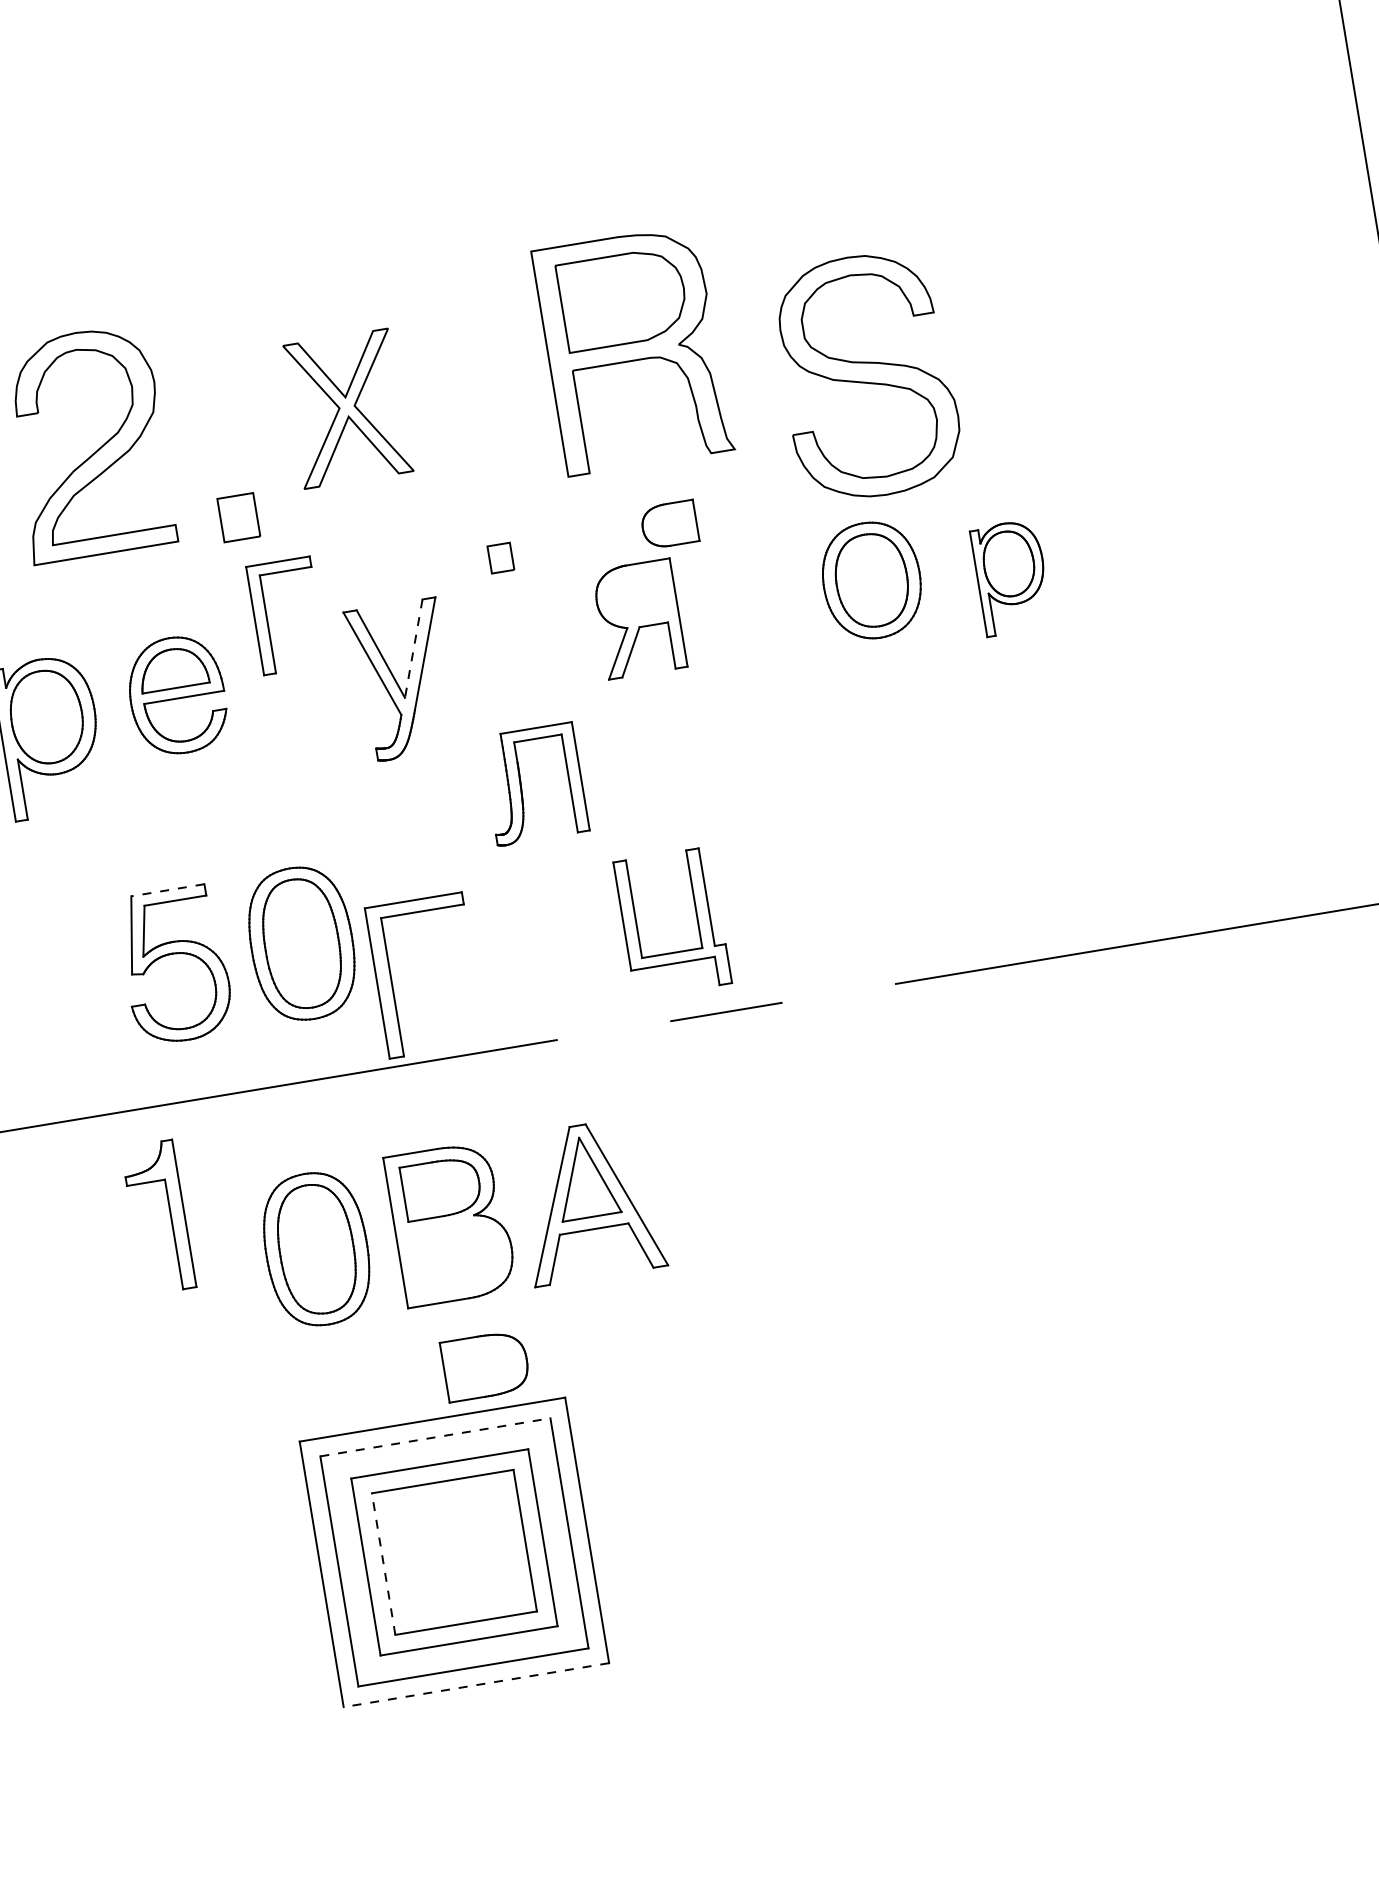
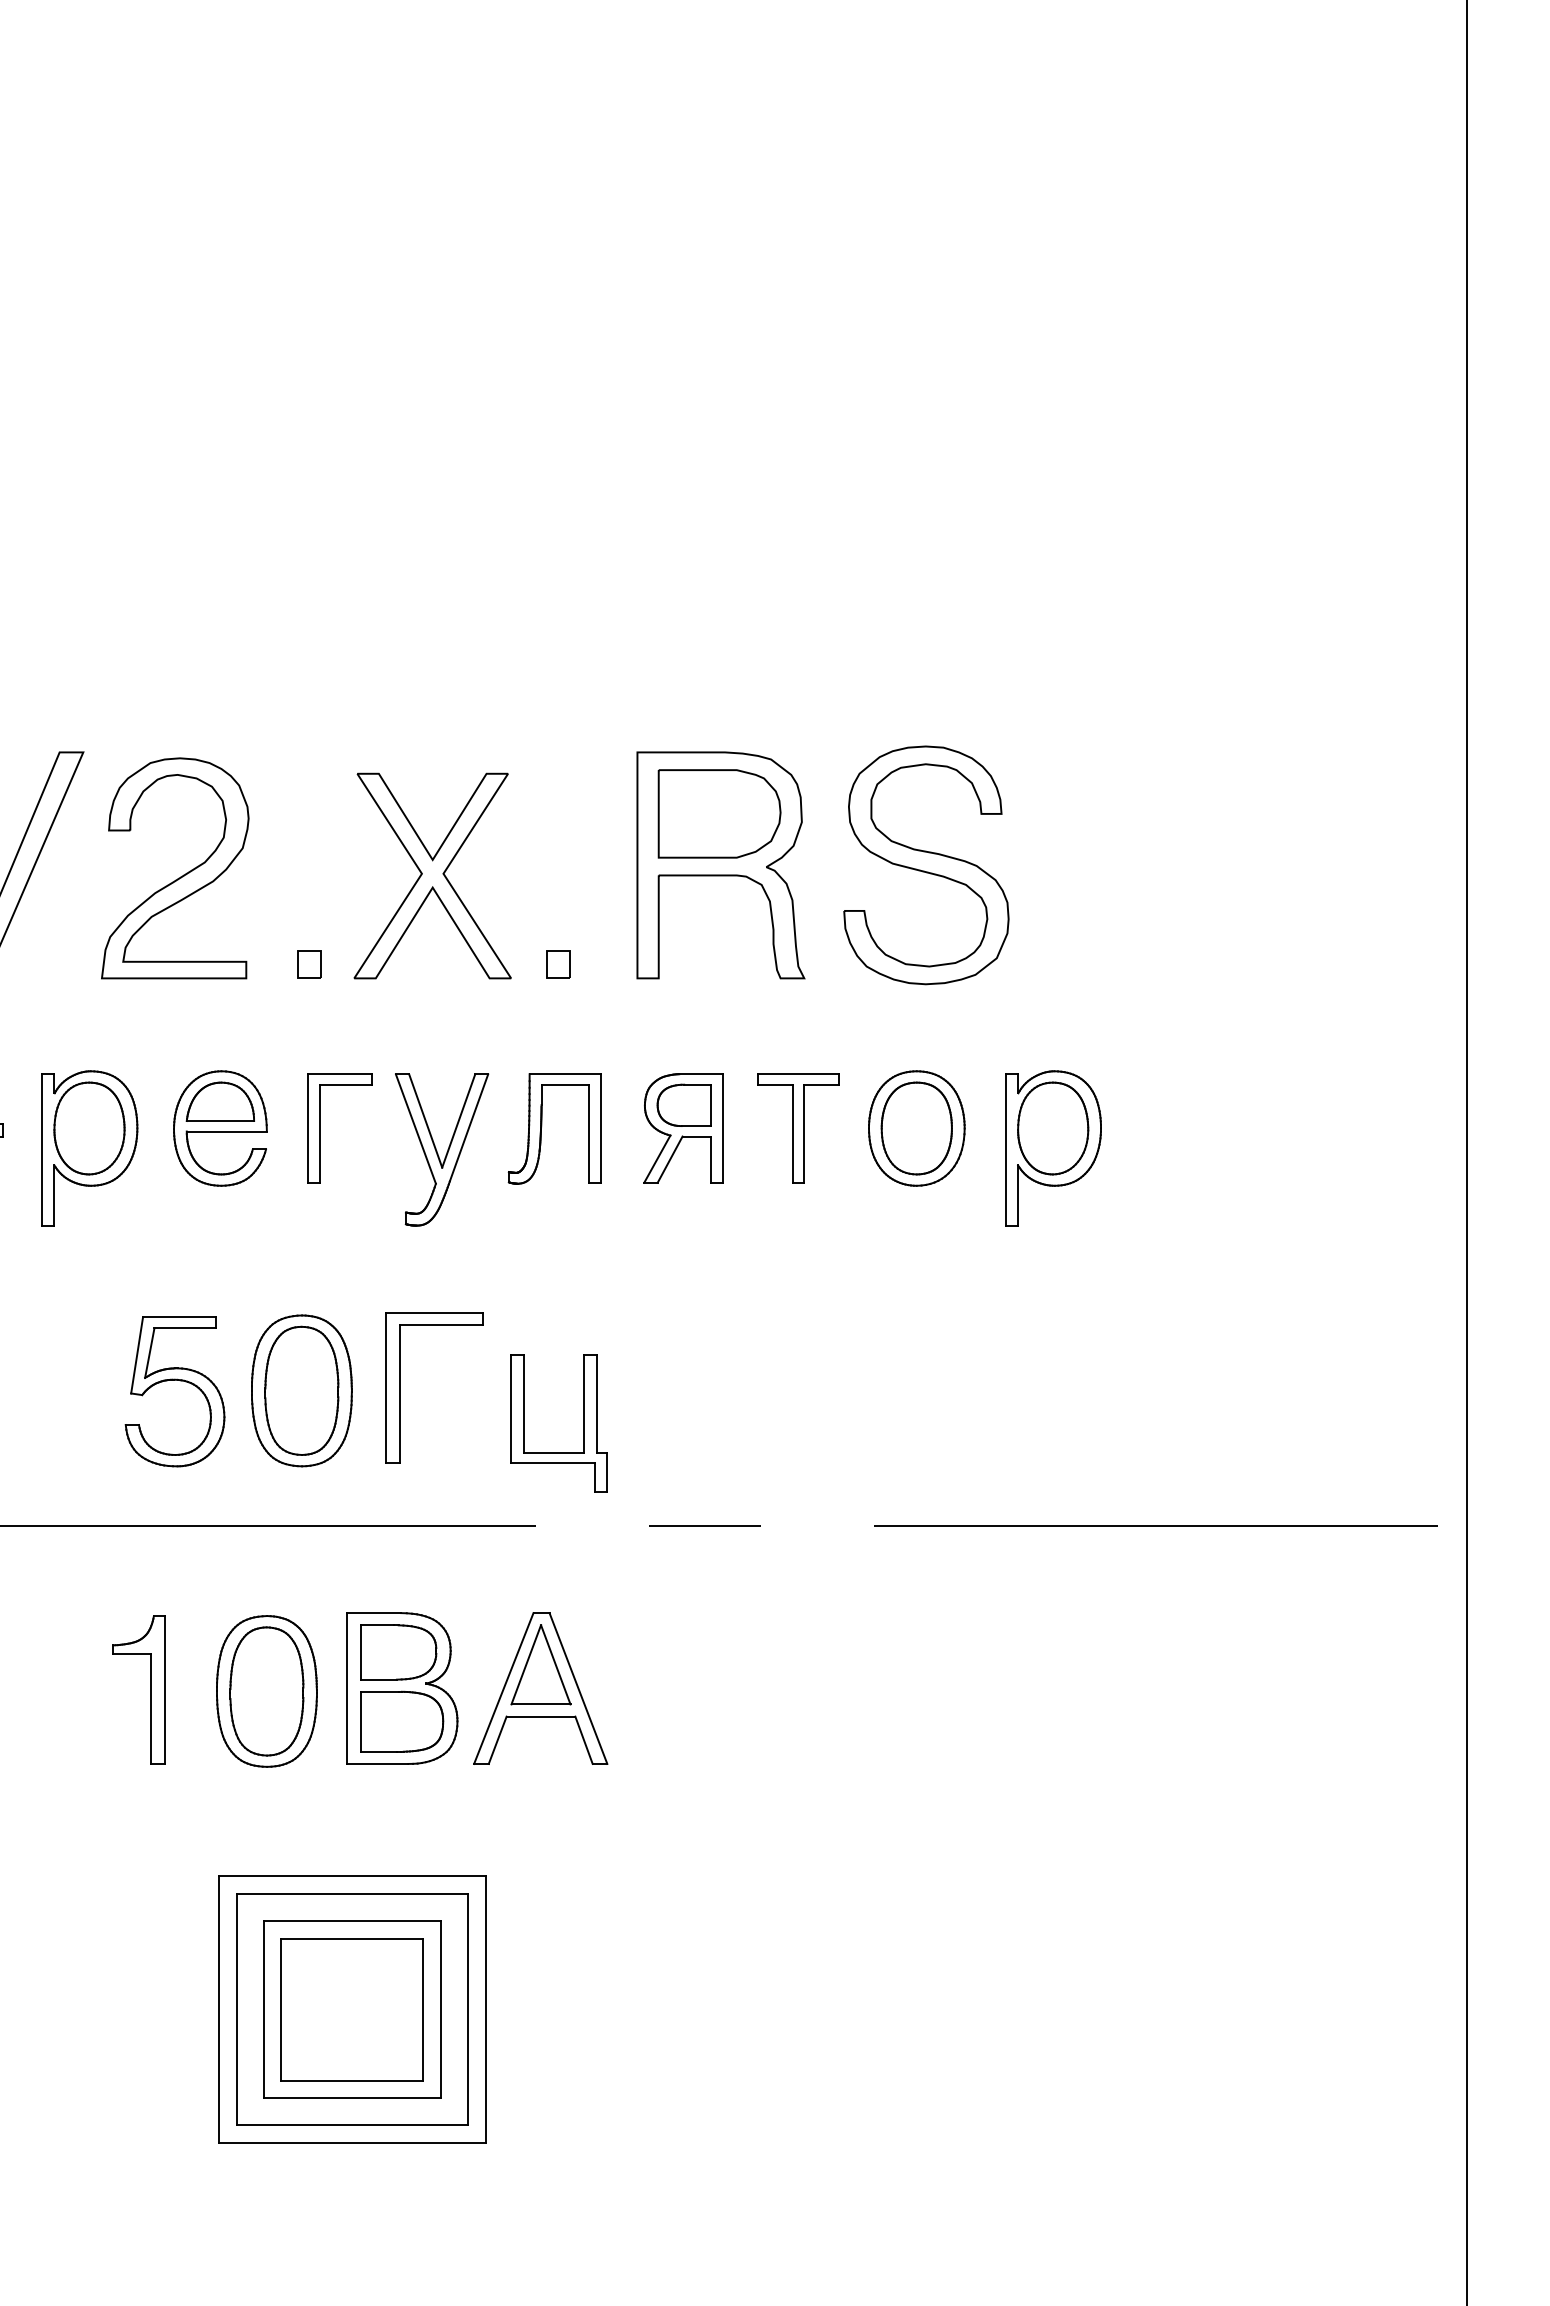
part: (867, 376) -> (926, 865), moved
part: (347, 408) -> (432, 875), size x1.43
part: (239, 517) -> (309, 964), size x0.62
part: (668, 523) -> (683, 1104), moved
part: (500, 557) -> (558, 964), moved
part: (1011, 577) -> (1053, 1148), size x1.43
part: (753, 600) -> (798, 1128), added
part: (267, 619) -> (320, 1128), moved
line: (413, 649) -> (458, 1121), dashed -> solid
part: (522, 783) -> (542, 1126), moved
line: (167, 890) -> (179, 1317), dashed -> solid
part: (697, 918) -> (583, 1423), moved
part: (391, 980) -> (400, 1387), moved
part: (170, 1215) -> (150, 1689), moved
part: (486, 1365) -> (402, 1721), moved
line: (435, 1437) -> (352, 1894), dashed -> solid
line: (383, 1564) -> (281, 2009), dashed -> solid
line: (475, 1685) -> (351, 2142), dashed -> solid

